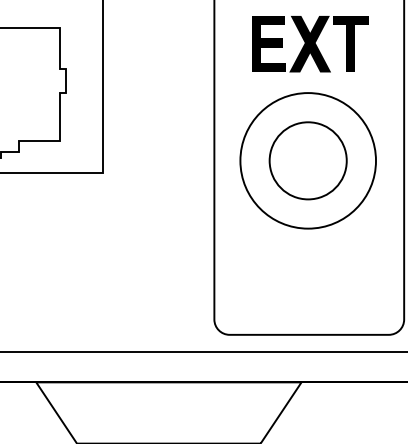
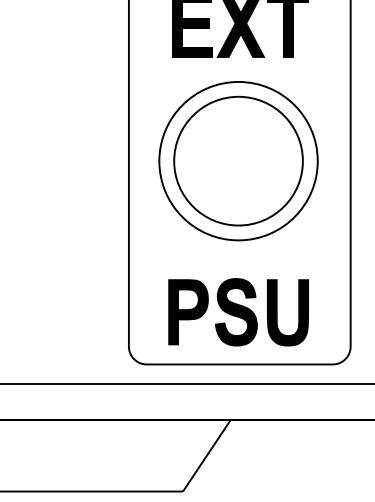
circle: (308, 160) -> (238, 160), size x1.43
part: (308, 290) -> (238, 312), added

